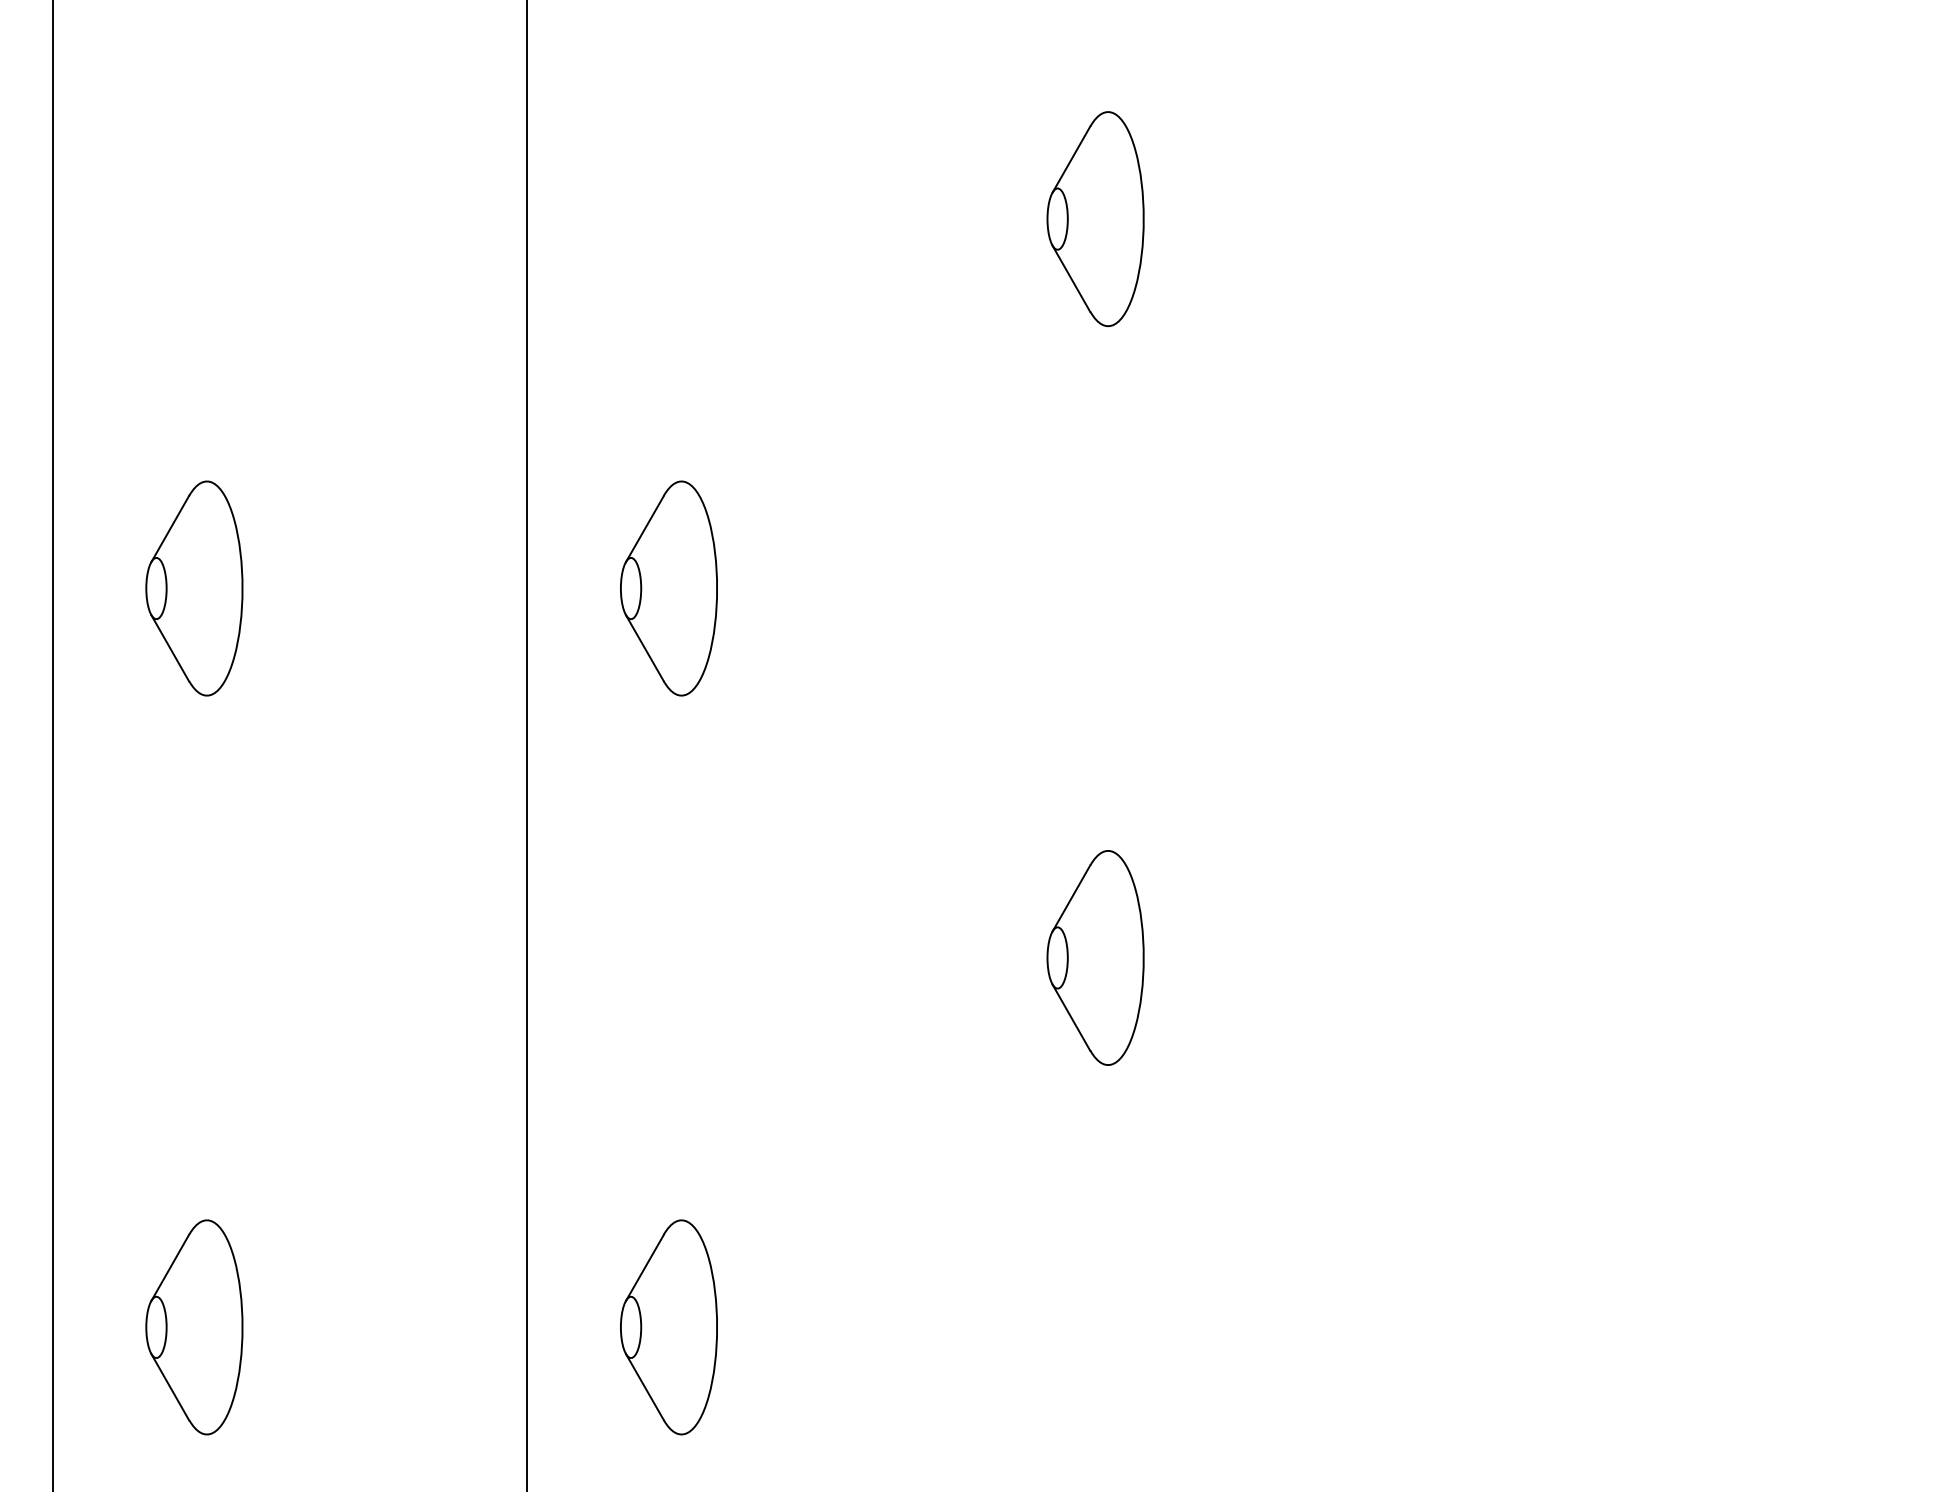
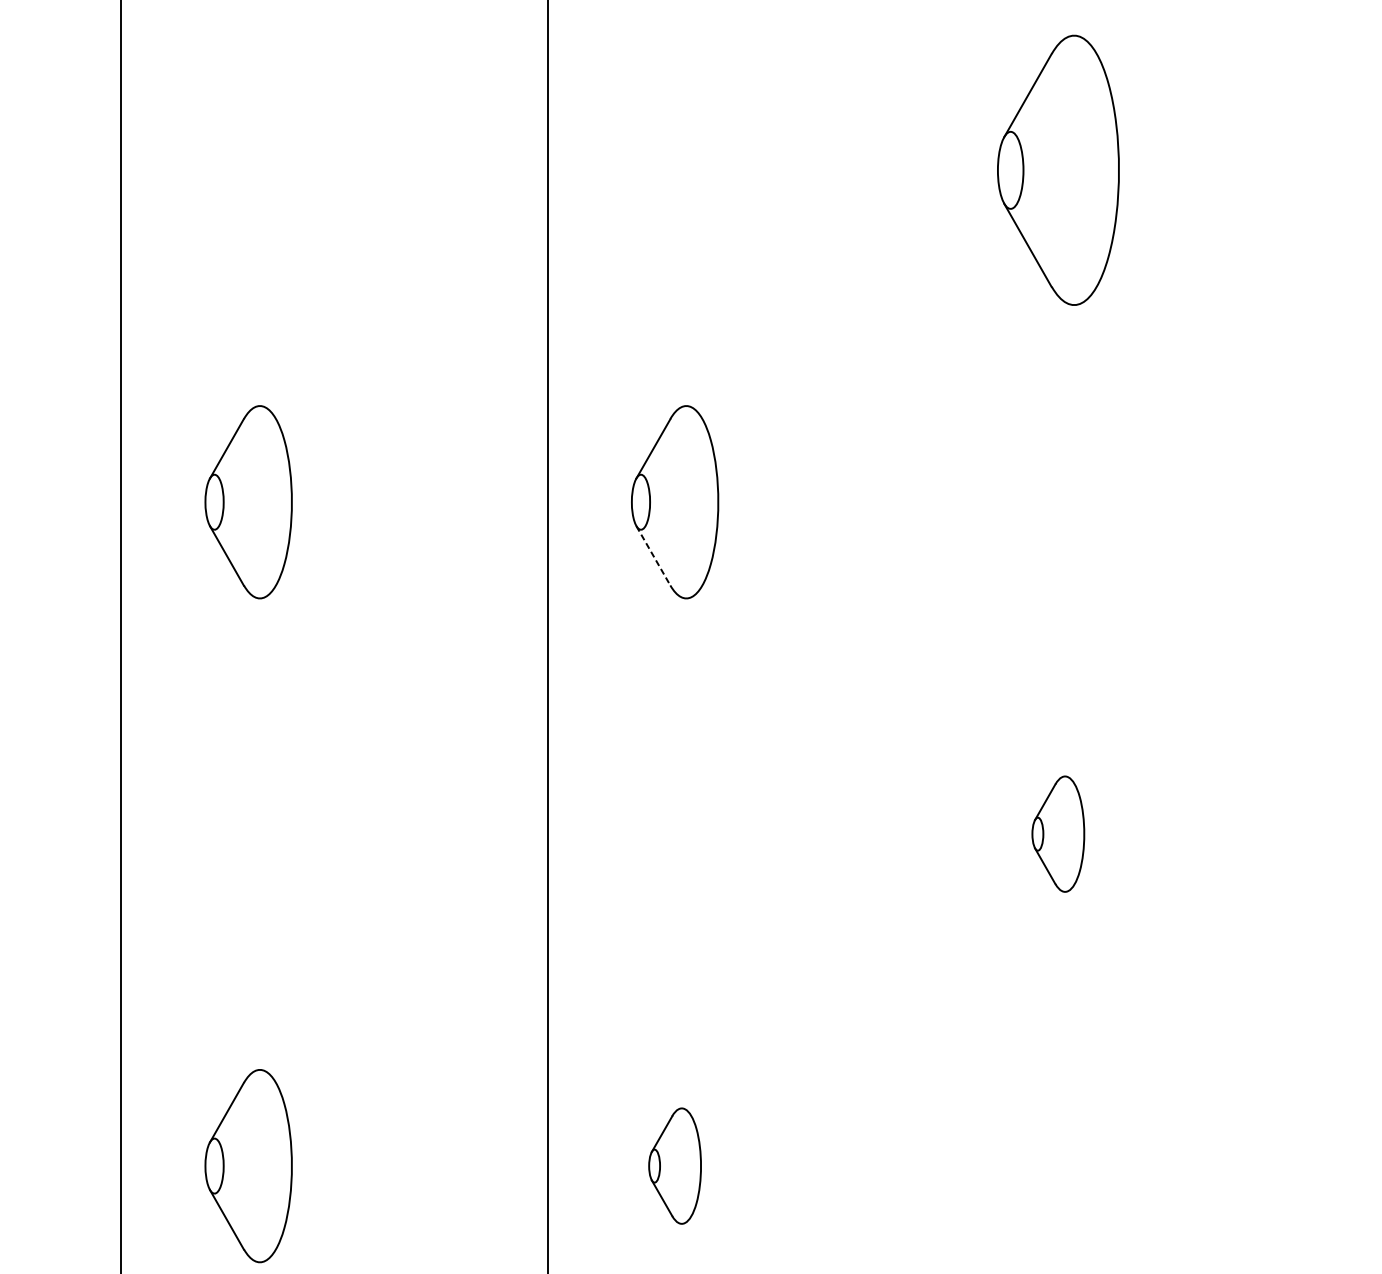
part: (1095, 218) -> (1058, 169), size x1.4
line: (645, 648) -> (653, 556), solid -> dashed
part: (1095, 957) -> (1058, 833), size x0.6
part: (668, 1327) -> (674, 1166), size x0.6

